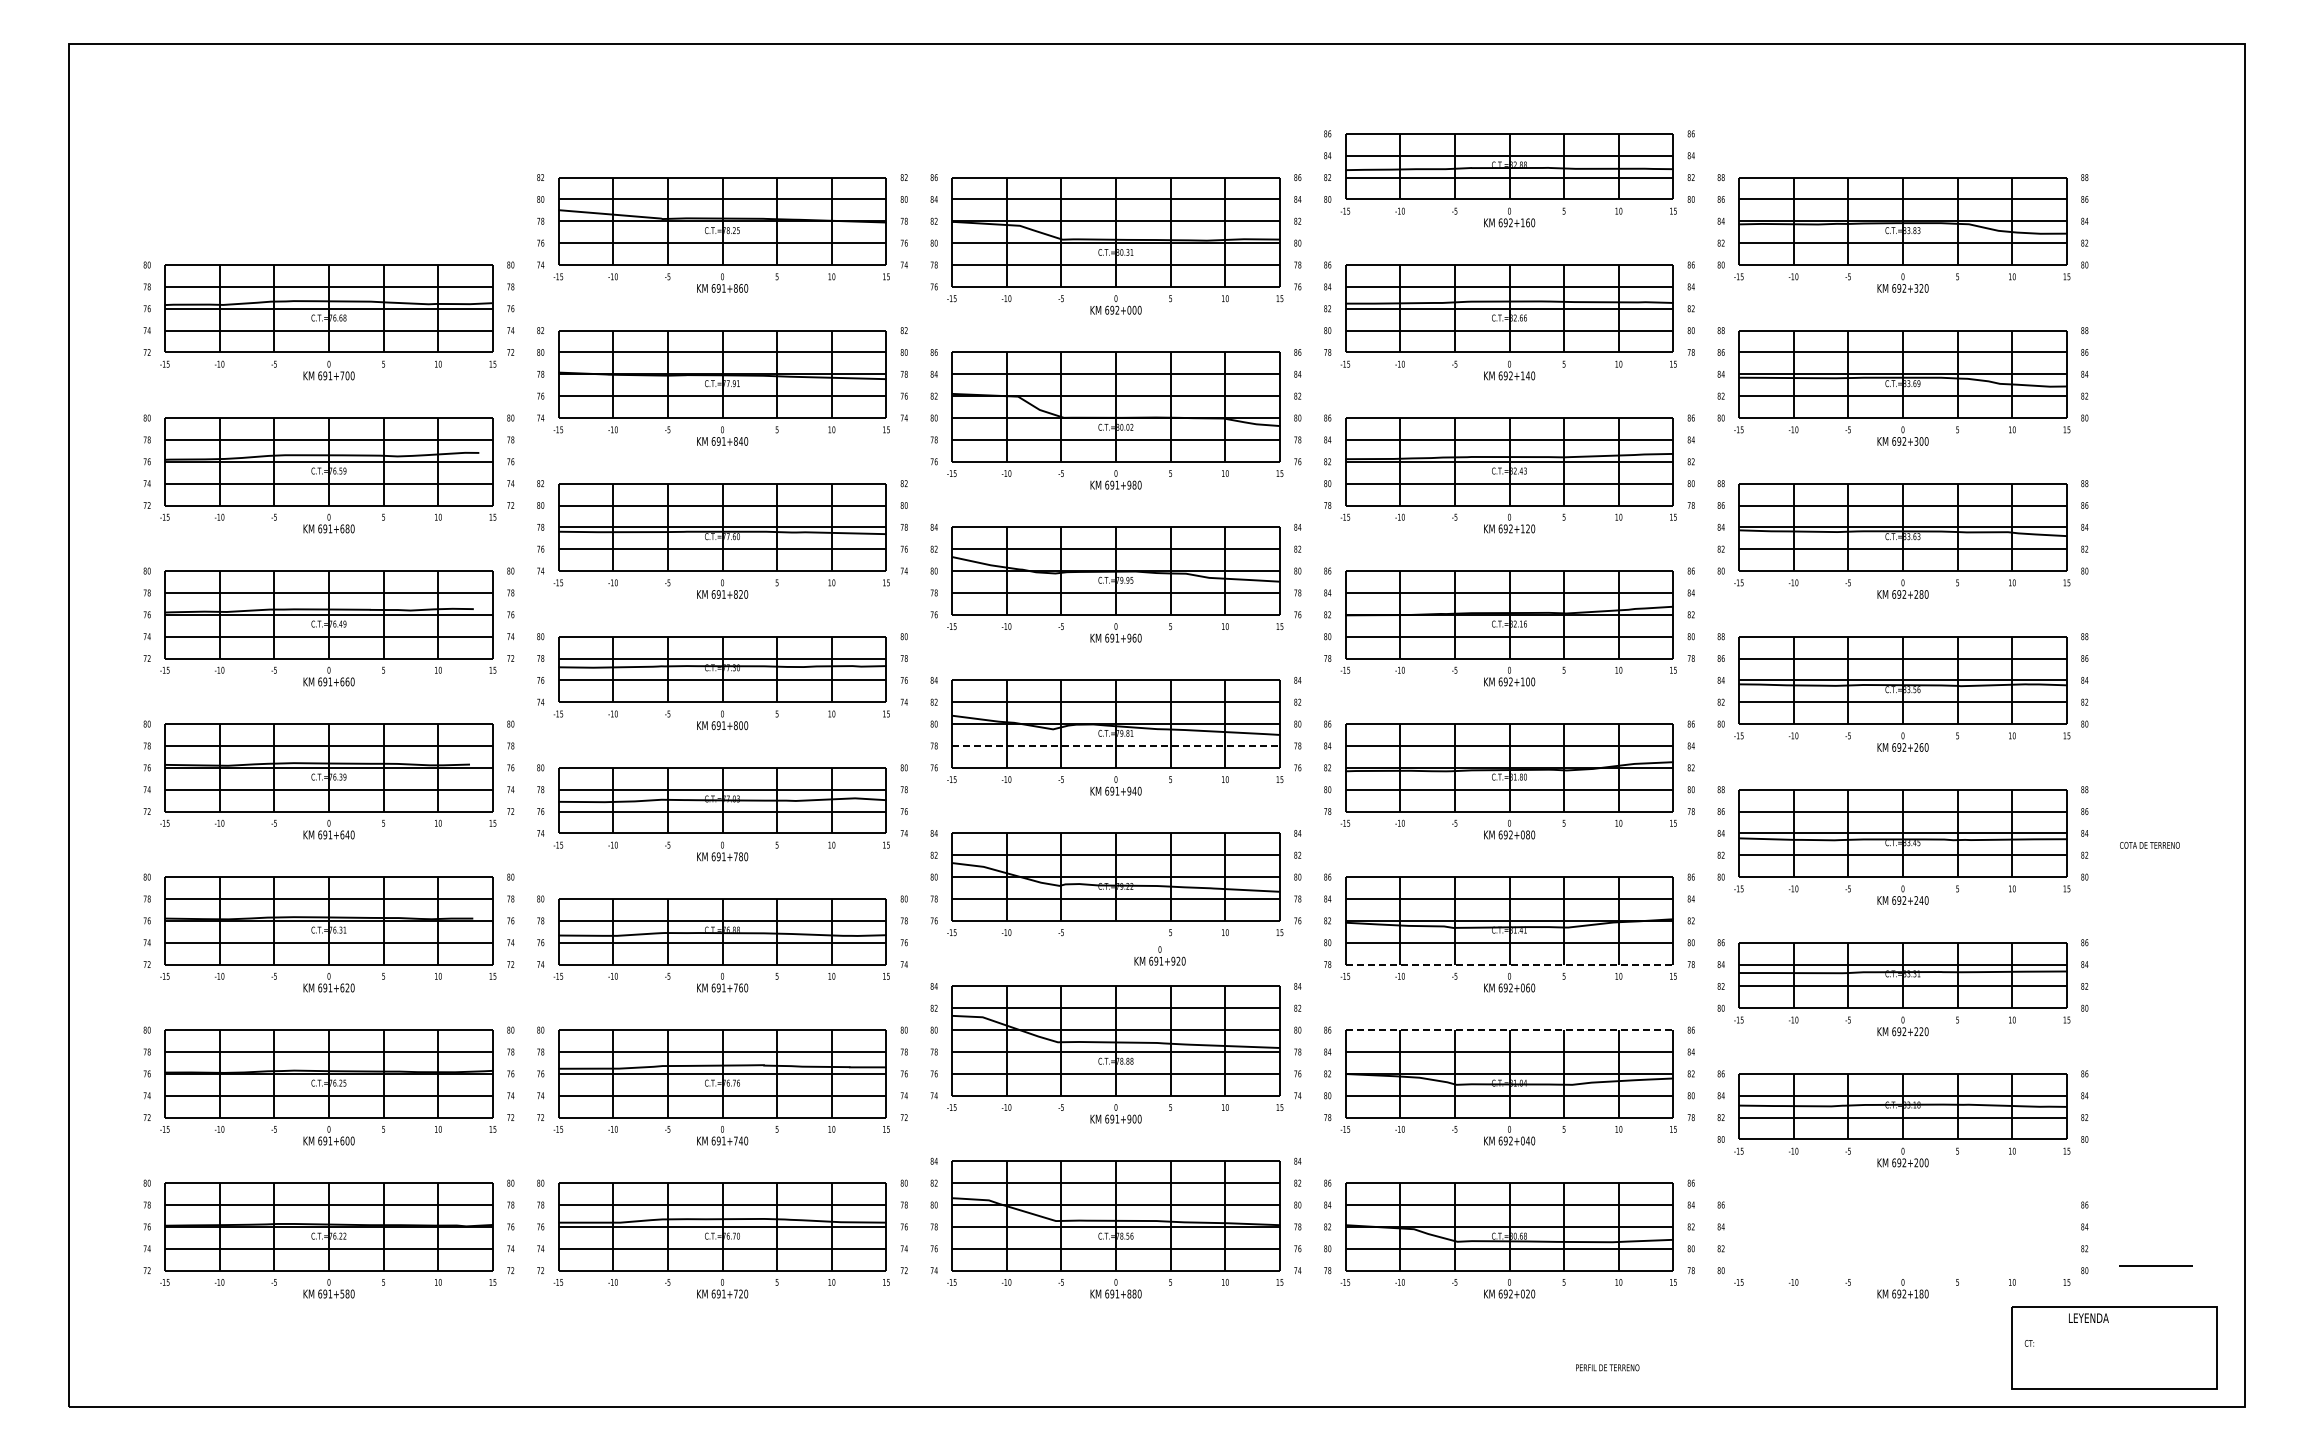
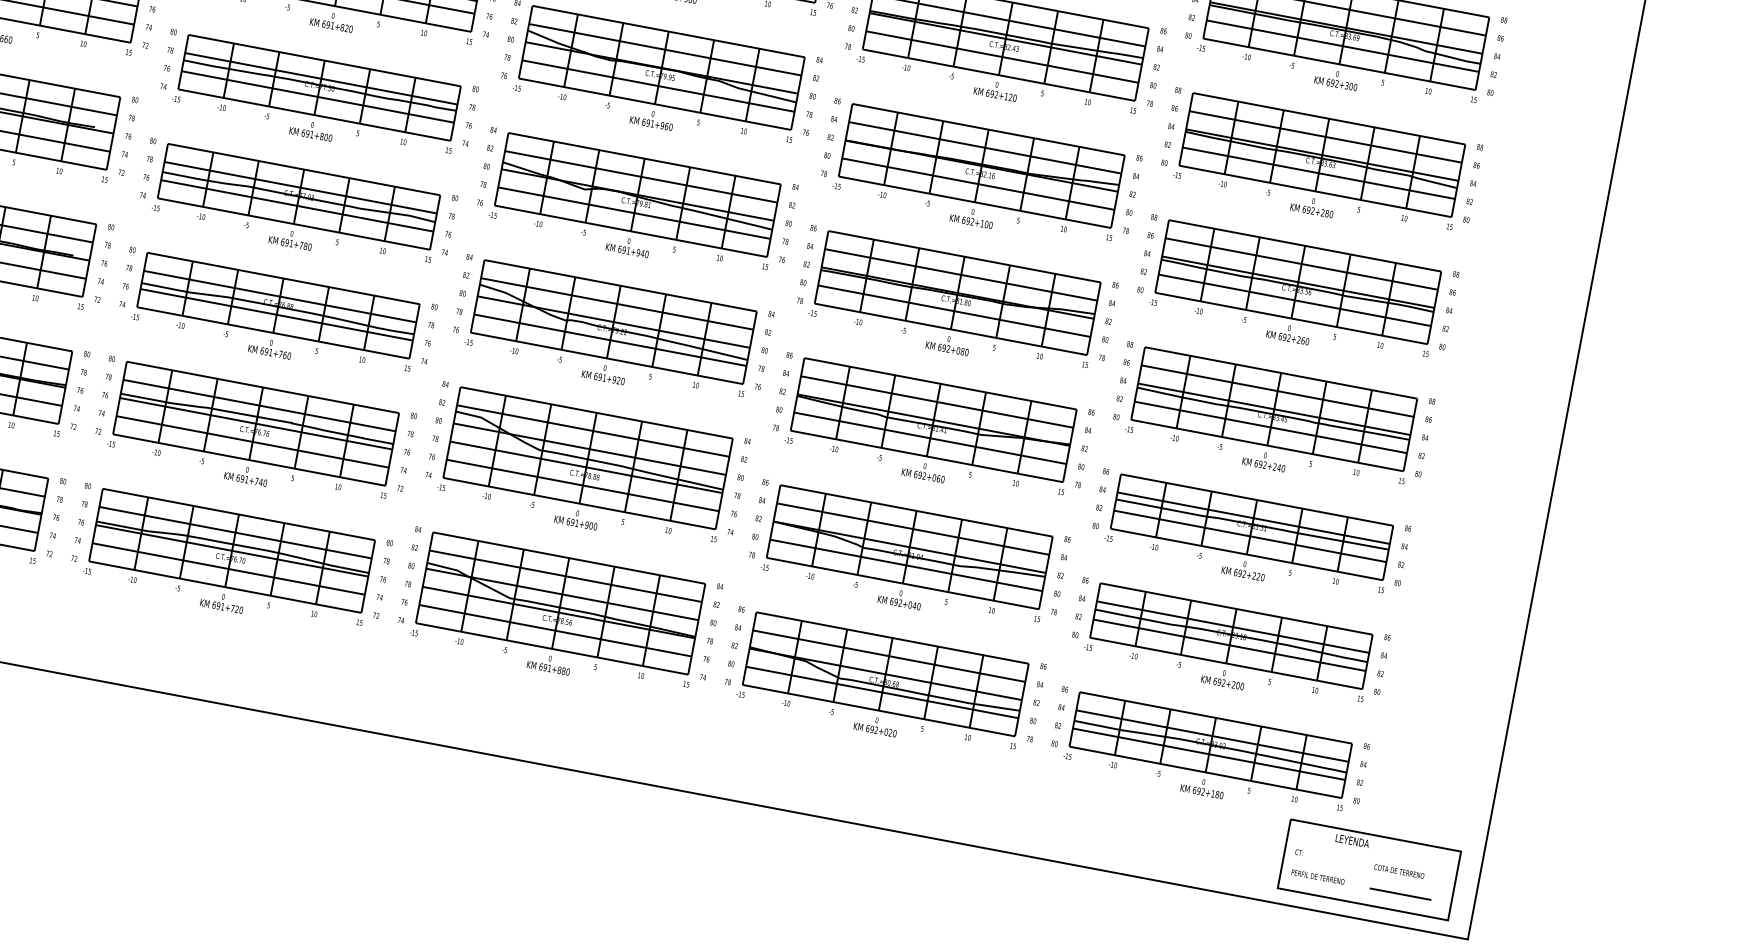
line: (1116, 745) -> (634, 212), dashed -> solid
text: (2149, 845) -> (1398, 871), moved
text: (1159, 955) -> (603, 372), moved
line: (1509, 964) -> (926, 456), dashed -> solid
line: (1509, 1030) -> (916, 511), dashed -> solid
part: (1902, 1237) -> (1210, 744), added
line: (2155, 1265) -> (1400, 893), moved
text: (1607, 1367) -> (1317, 876), moved

